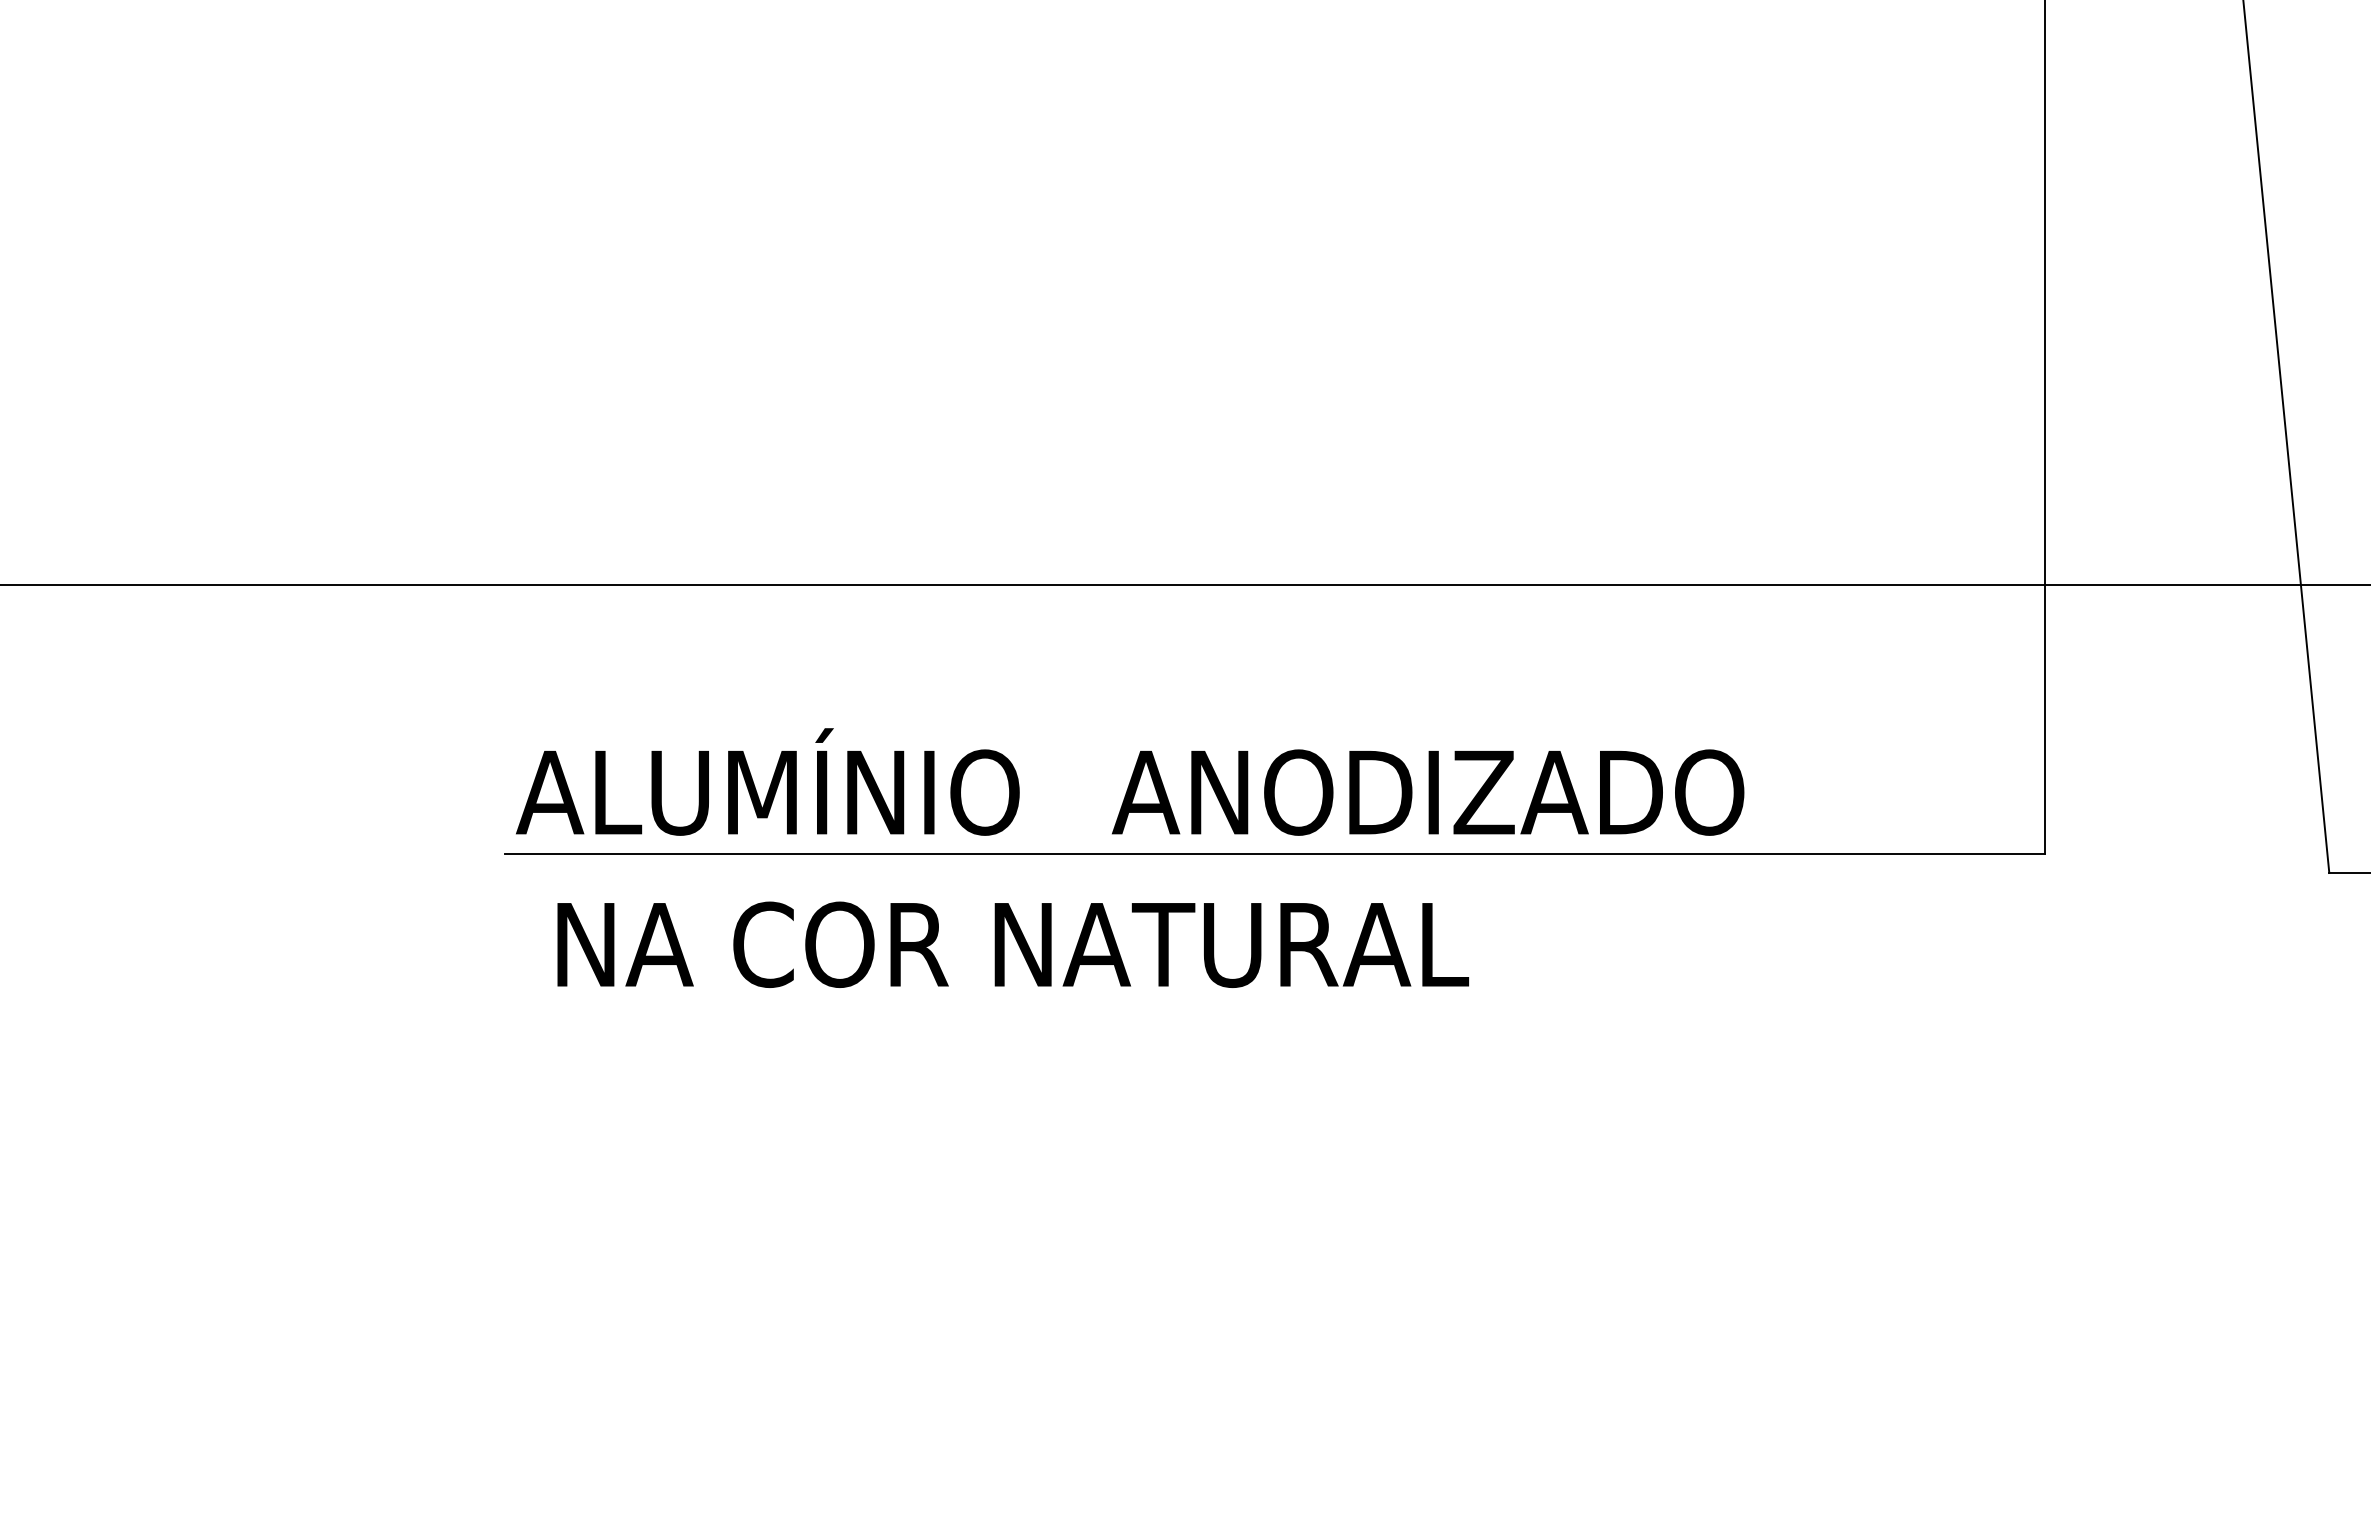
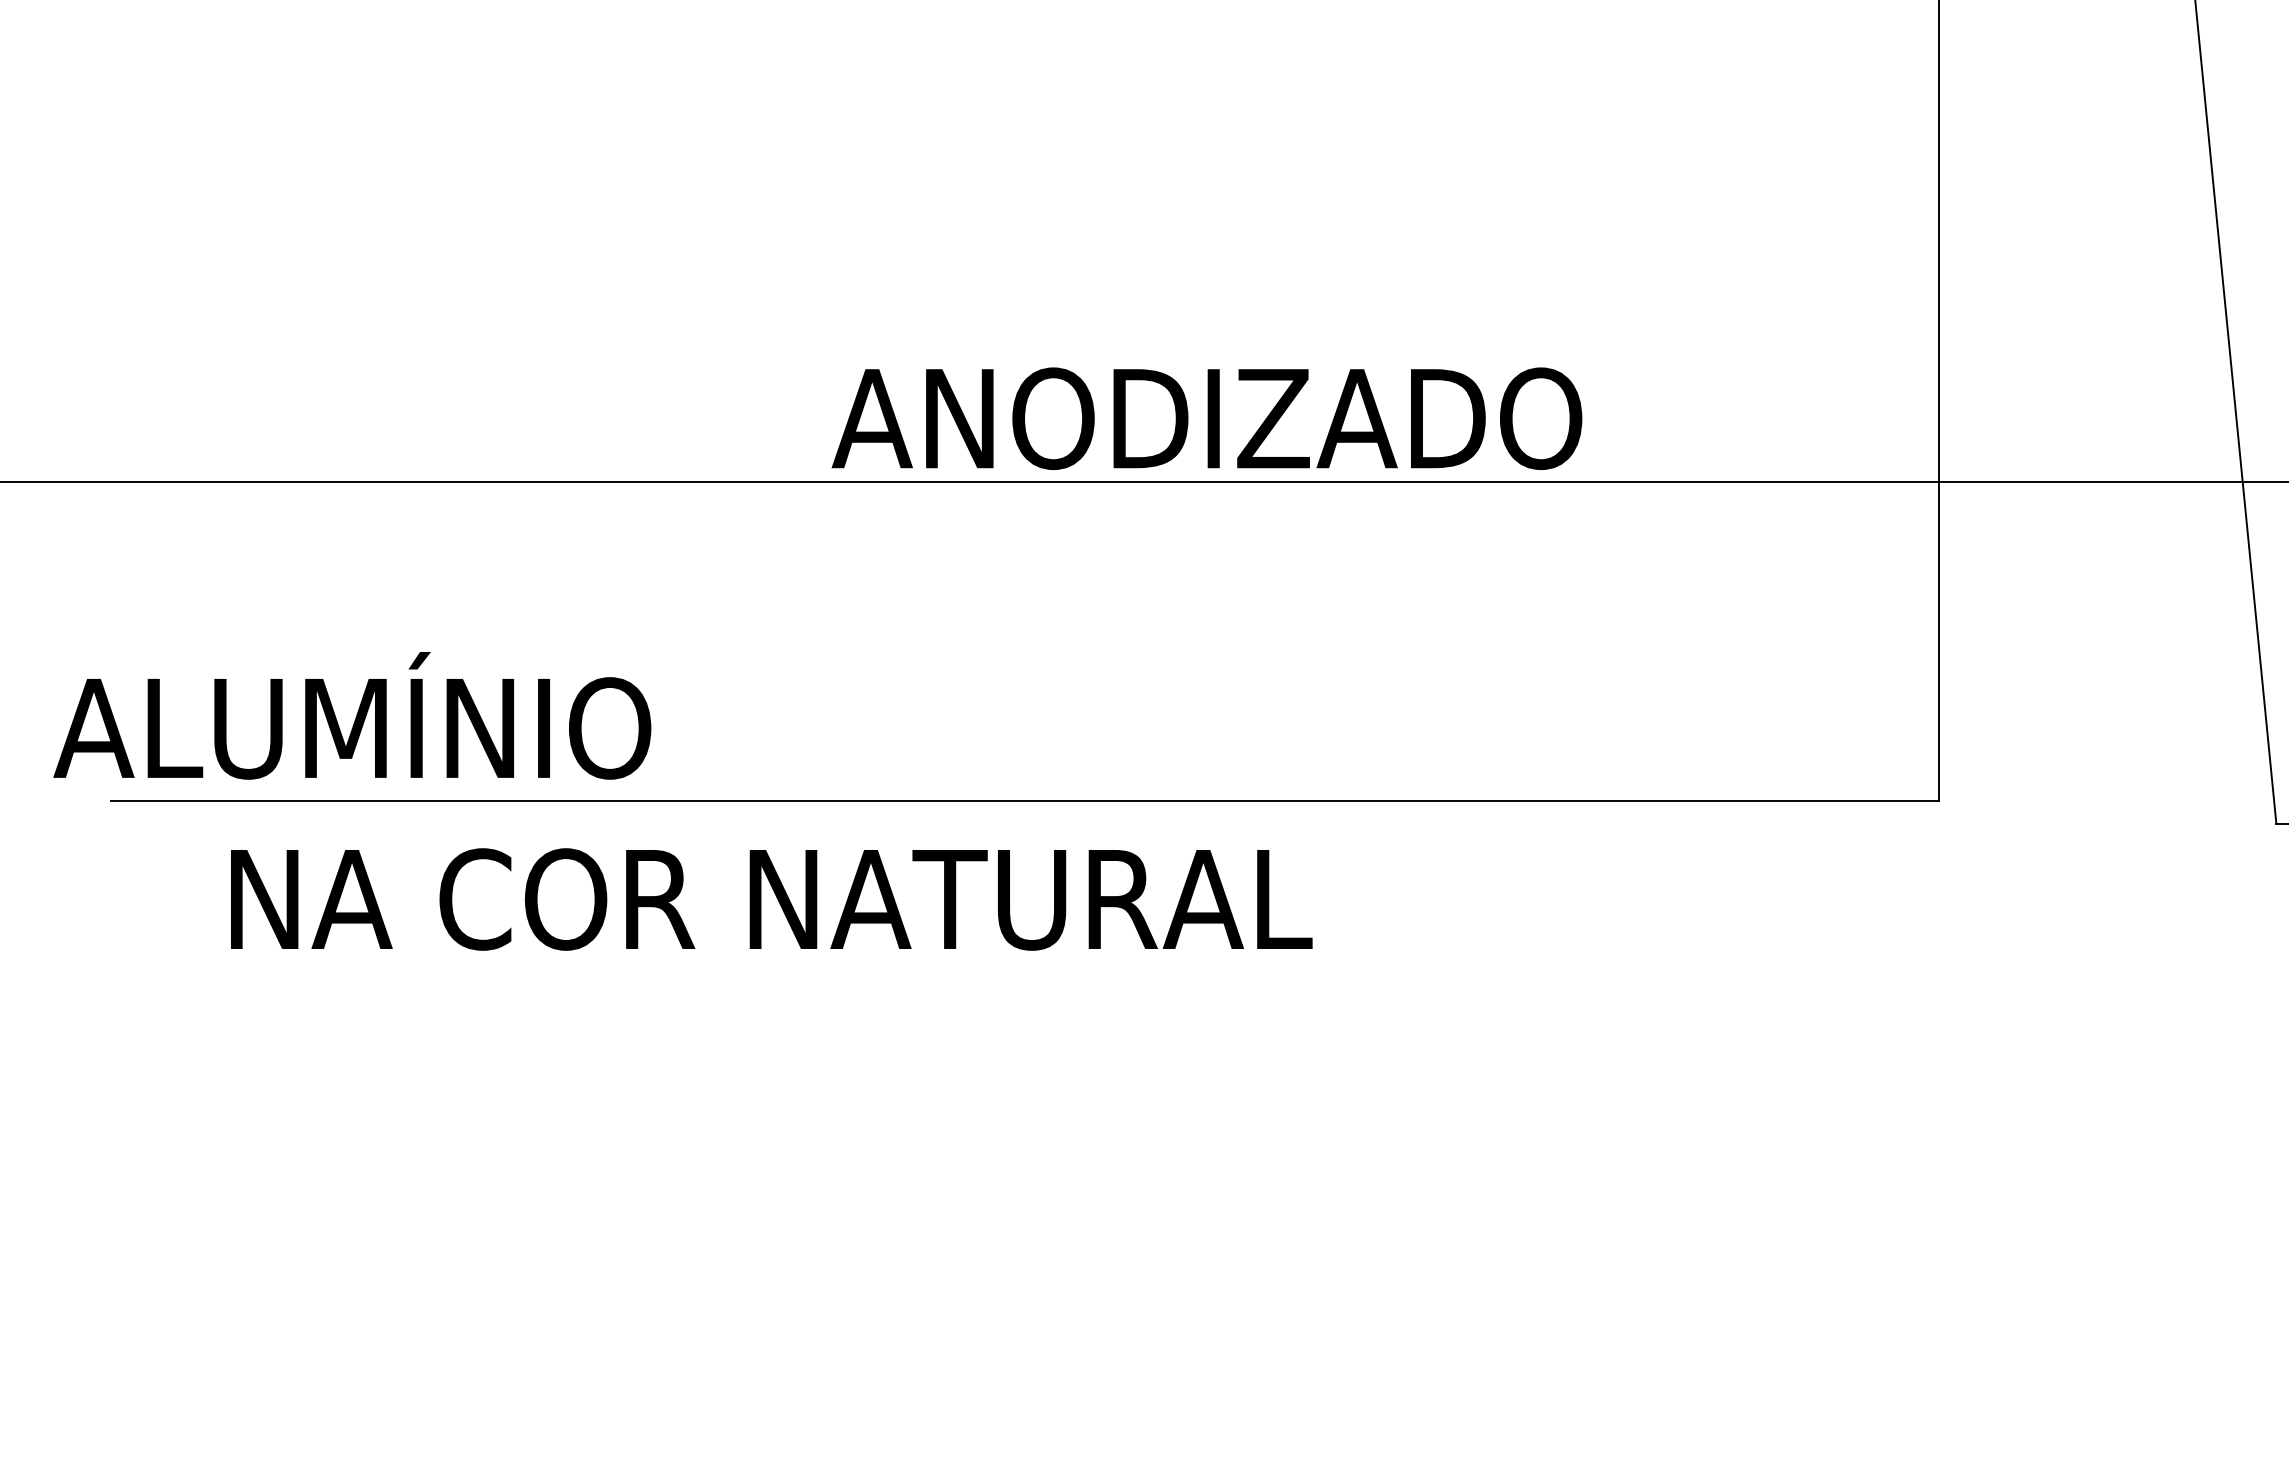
text: (767, 781) -> (351, 715), moved
text: (1428, 792) -> (1207, 418), moved
text: (1012, 944) -> (770, 899), moved

